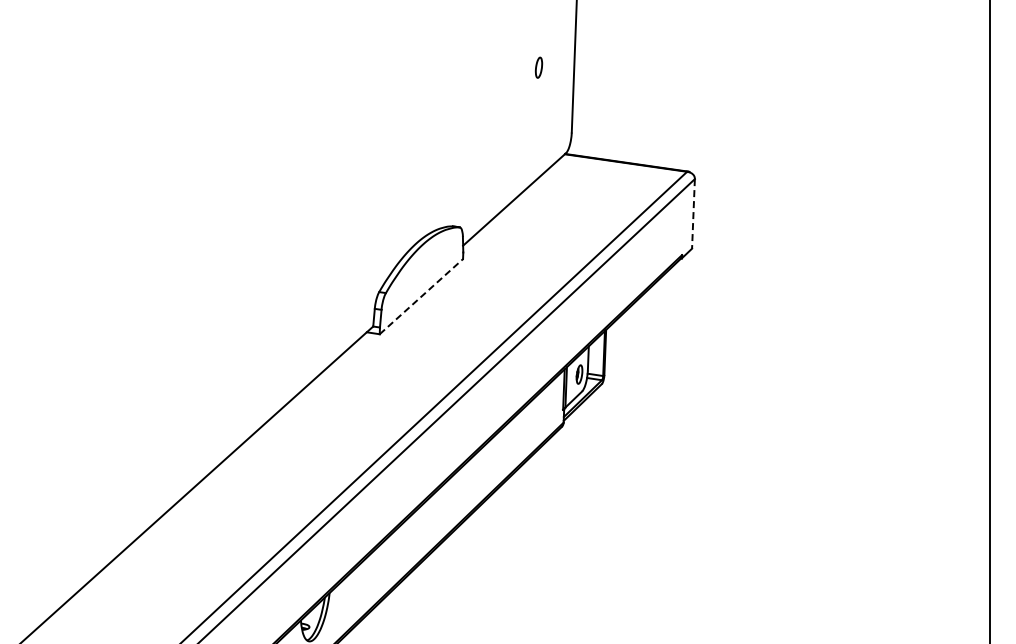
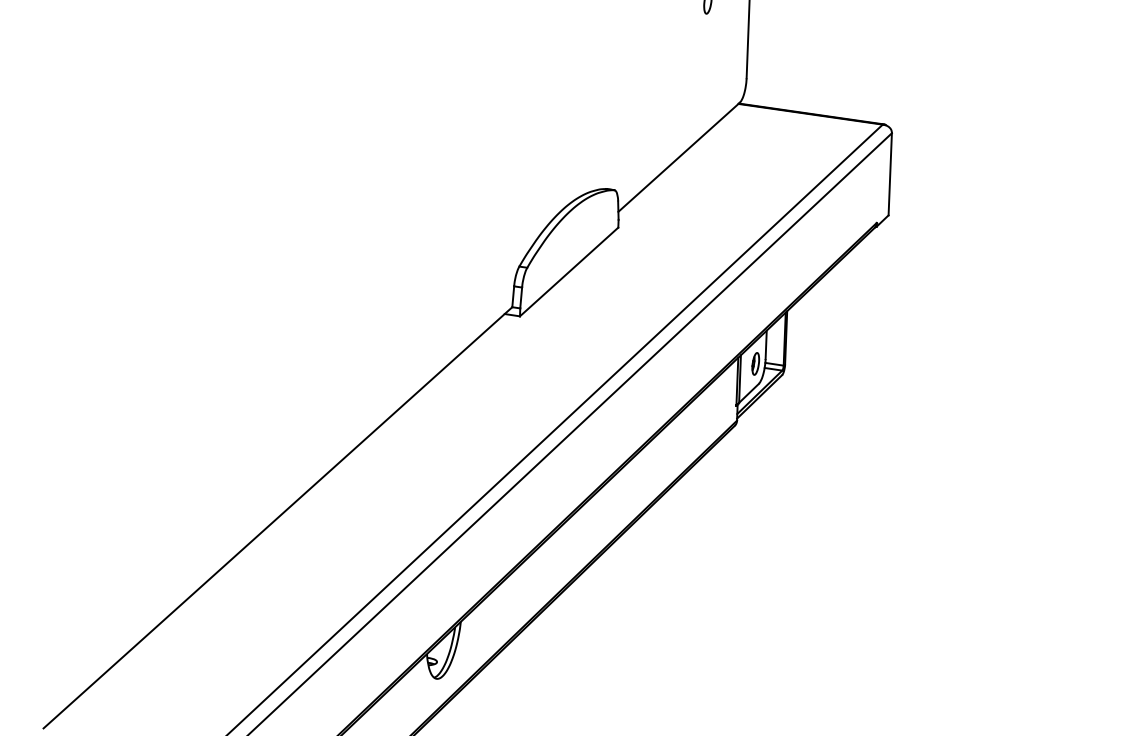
line: (693, 213) -> (890, 173), dashed -> solid
line: (421, 296) -> (569, 271), dashed -> solid

